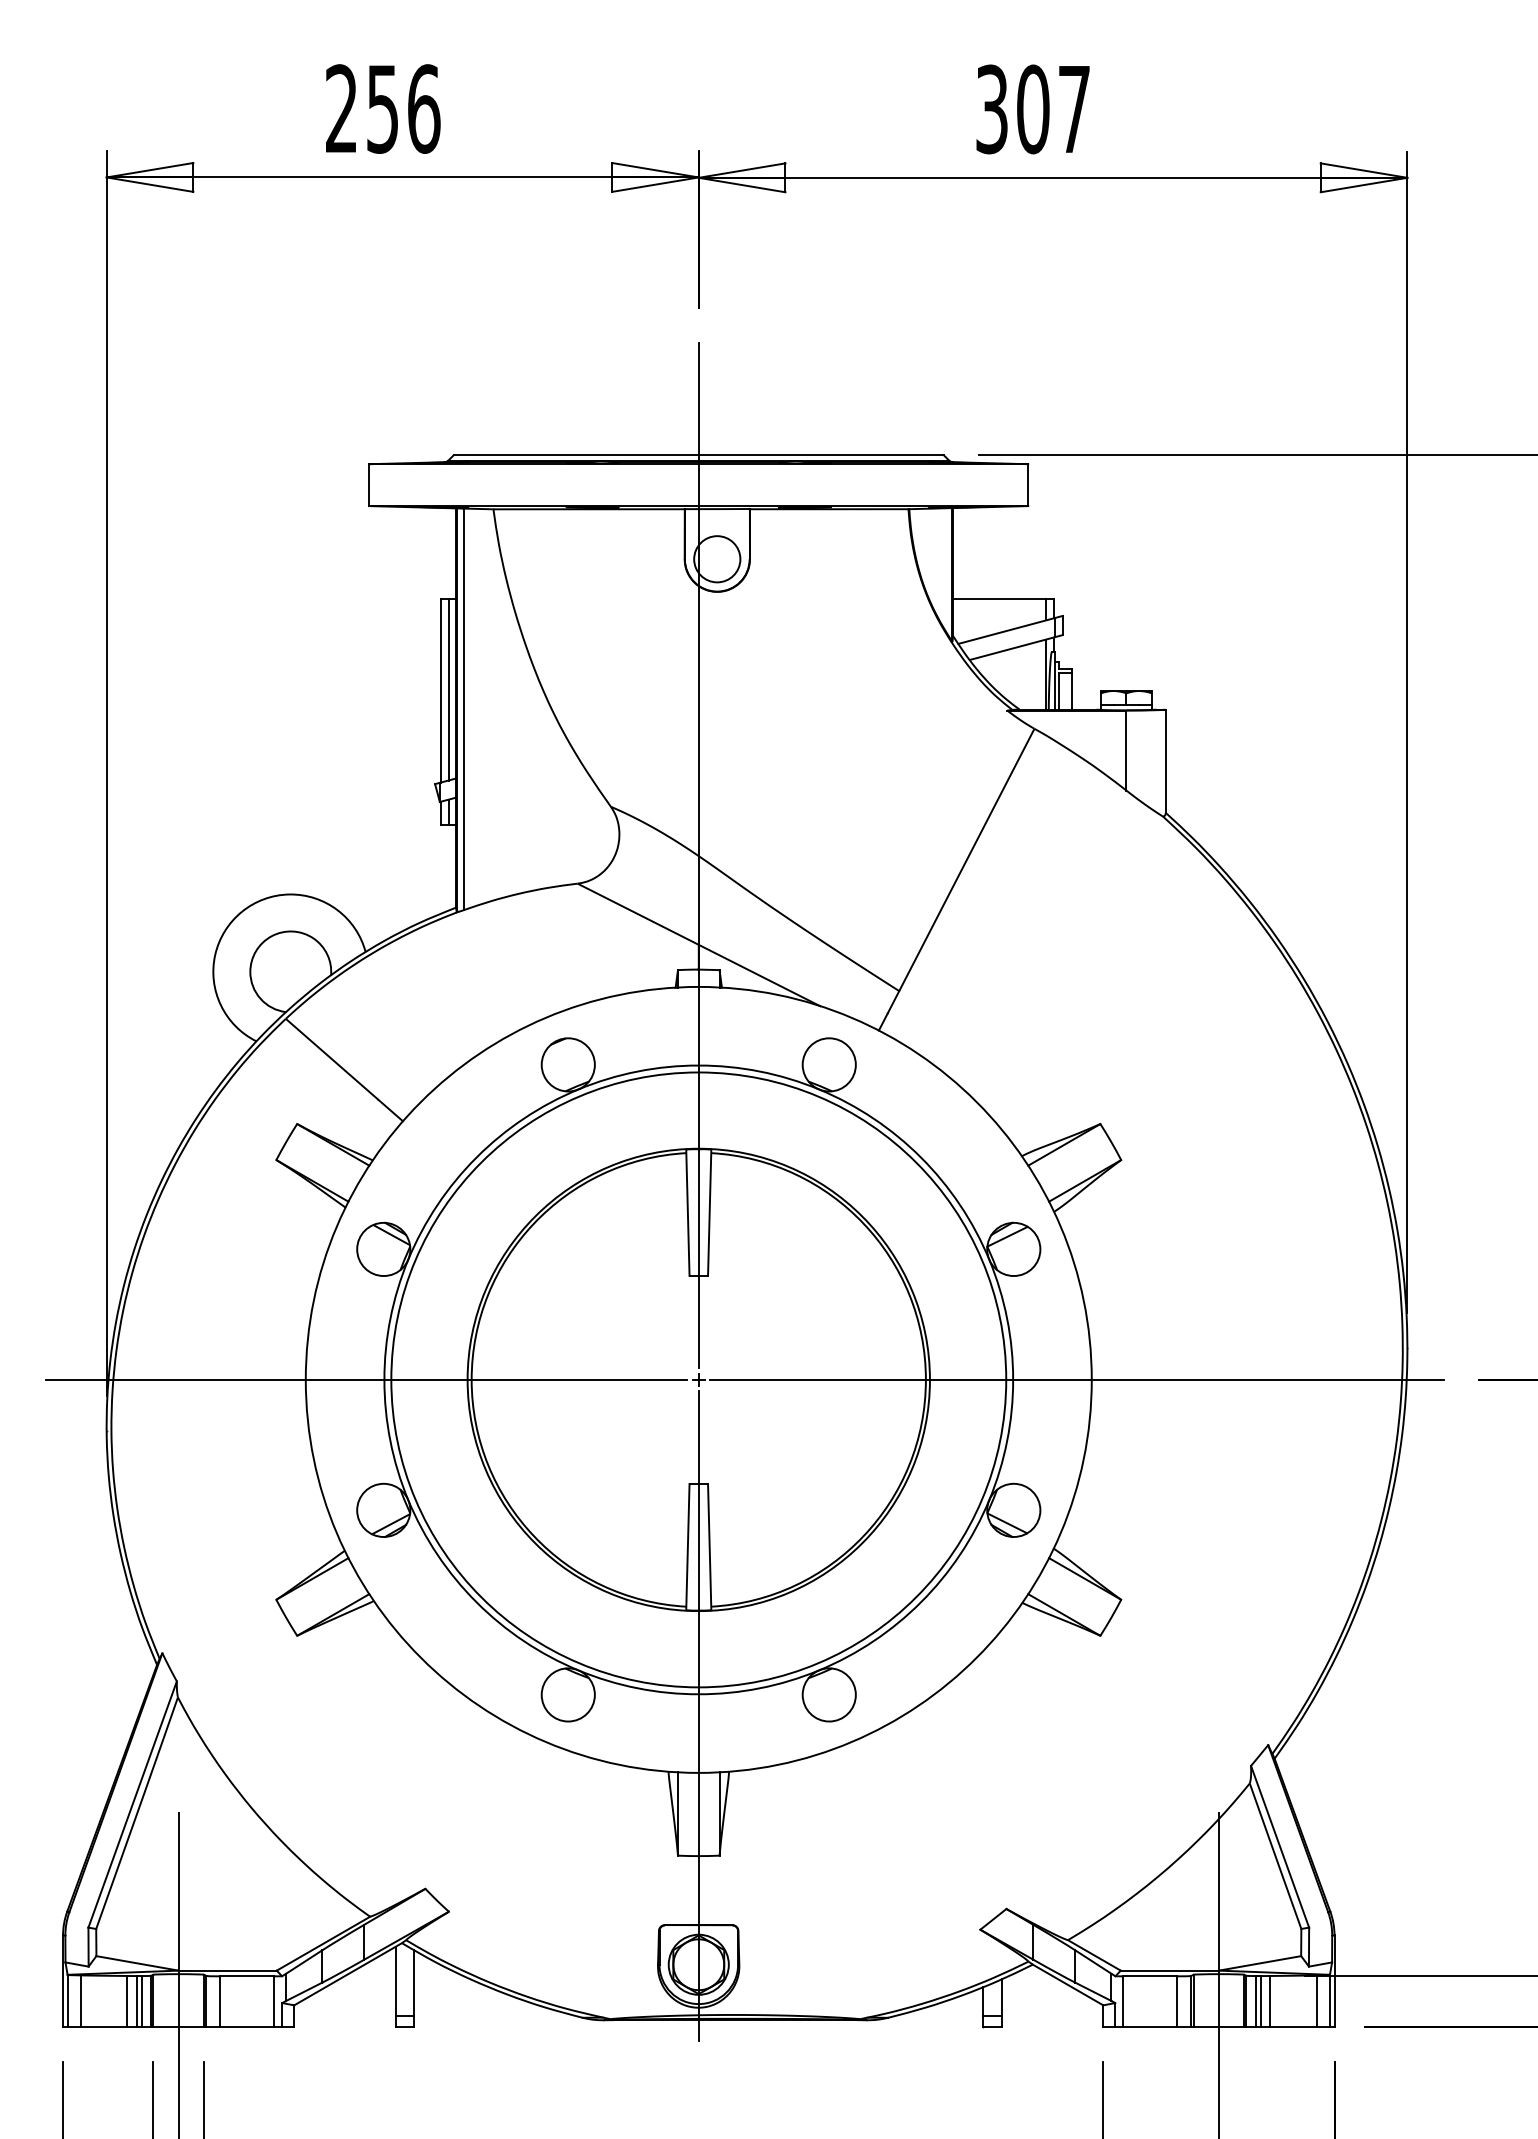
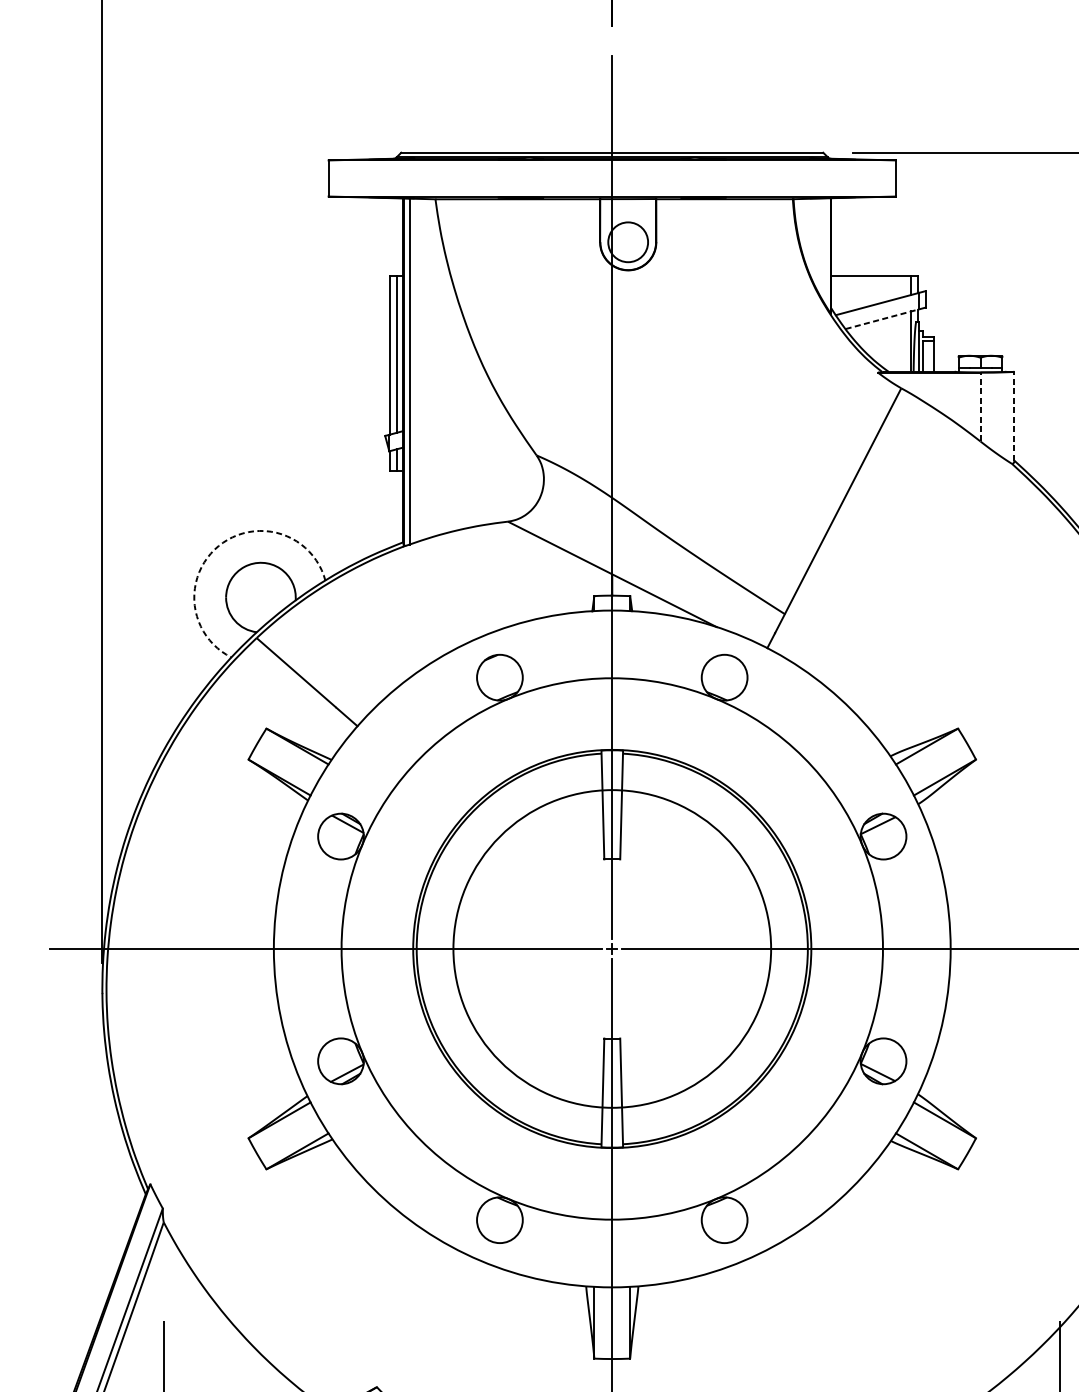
line: (1012, 648) -> (882, 319), solid -> dashed
line: (1126, 750) -> (980, 406), solid -> dashed
line: (1165, 761) -> (1014, 416), solid -> dashed
arc: (241, 911) -> (218, 545), solid -> dashed
circle: (698, 1379) -> (612, 948), size x0.6

